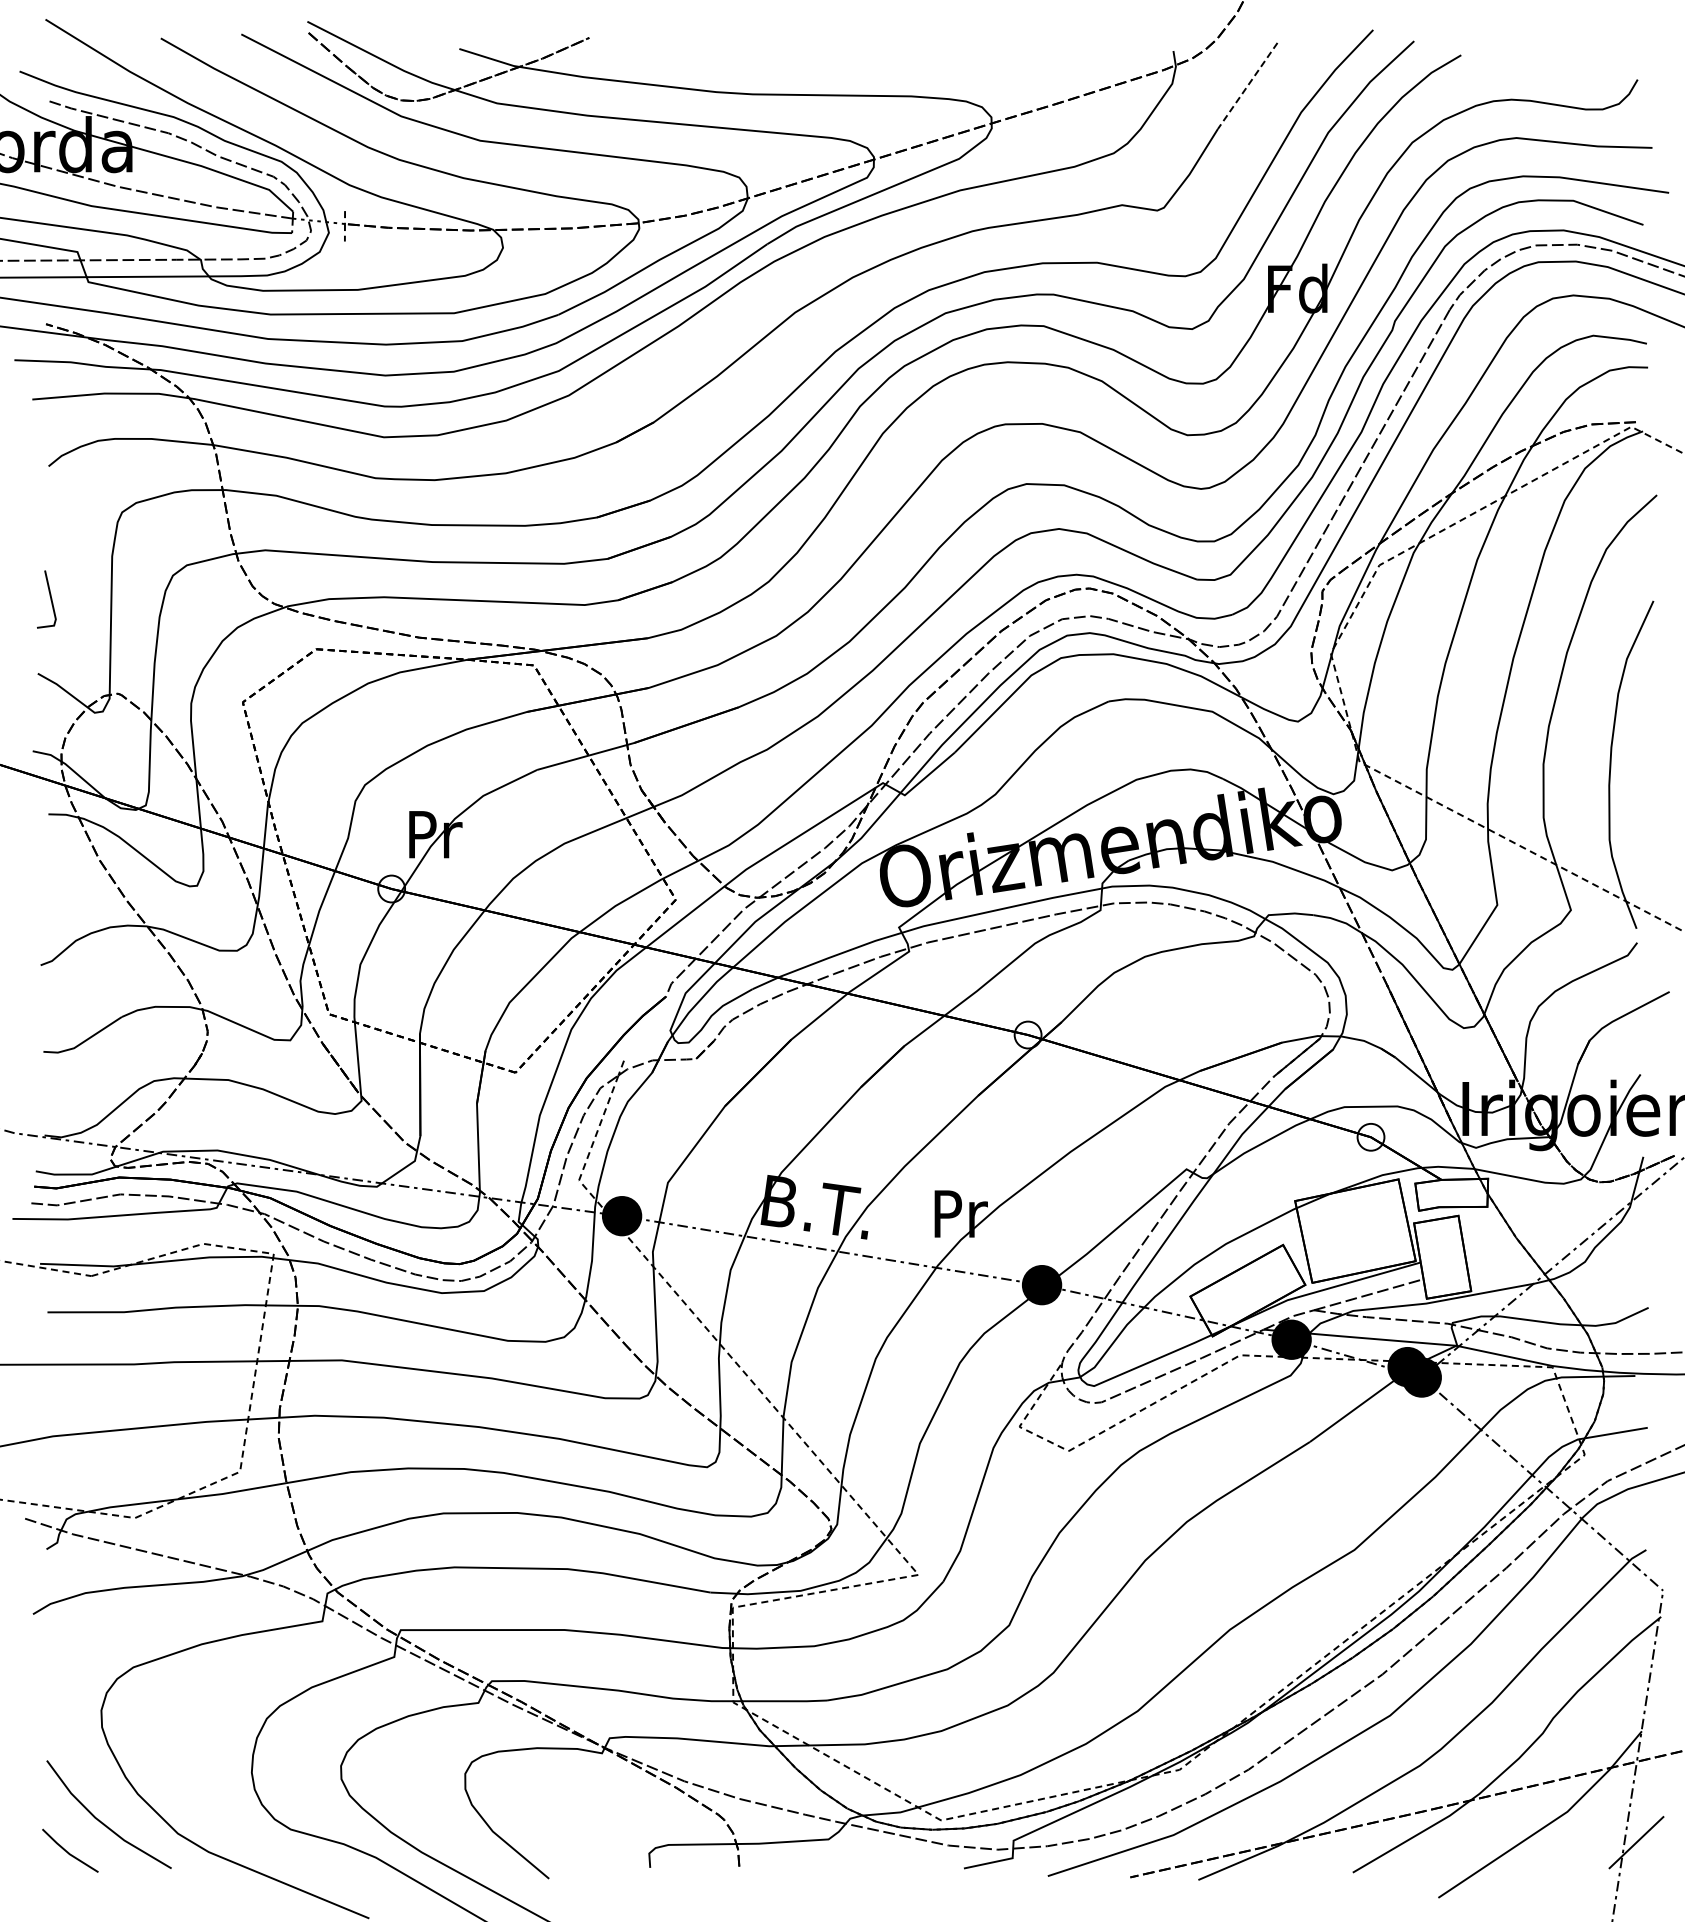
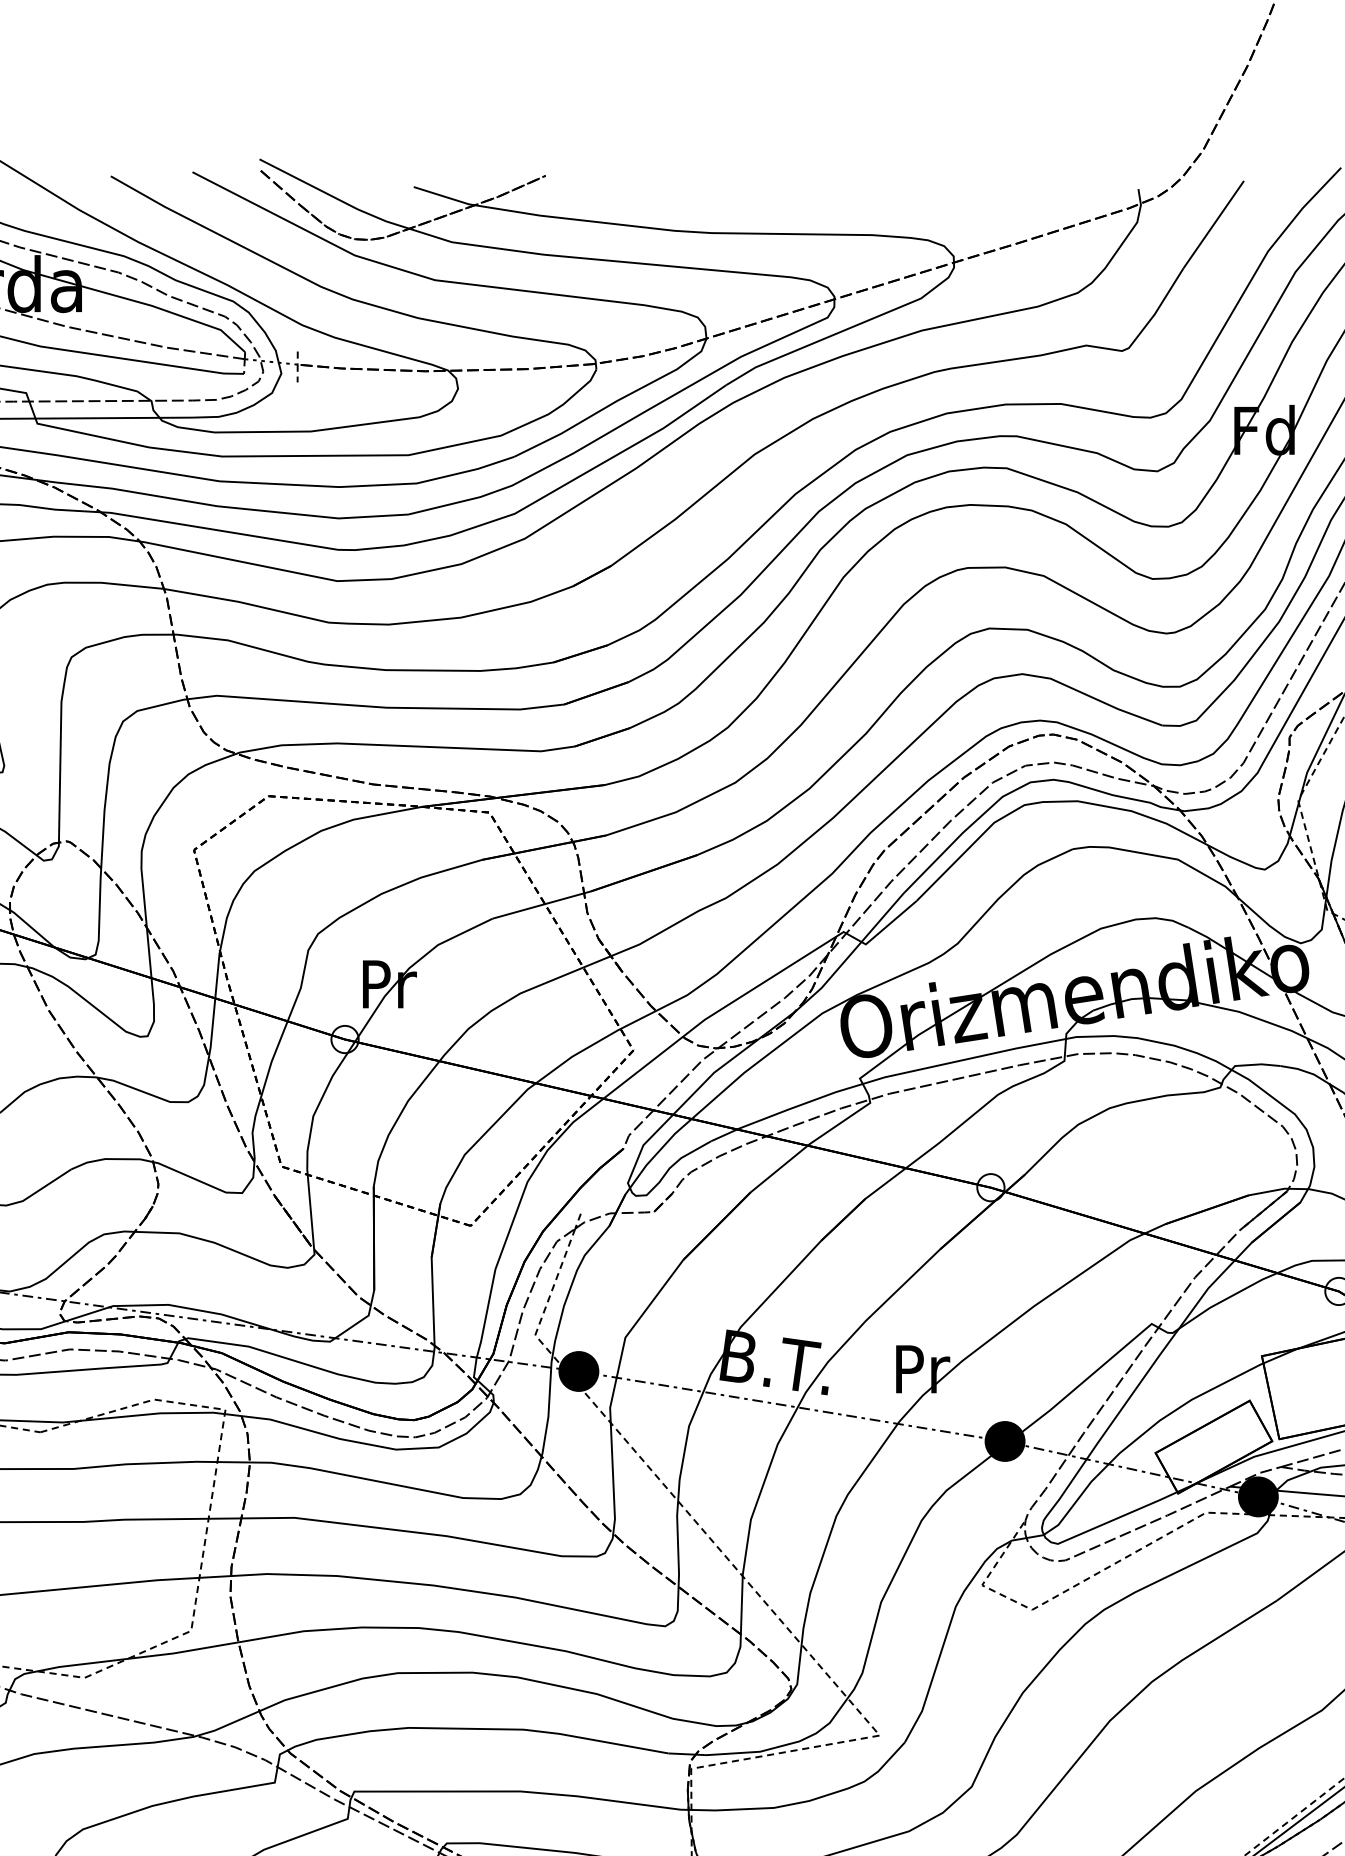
line: (1247, 86) -> (1213, 225), dashed -> solid

